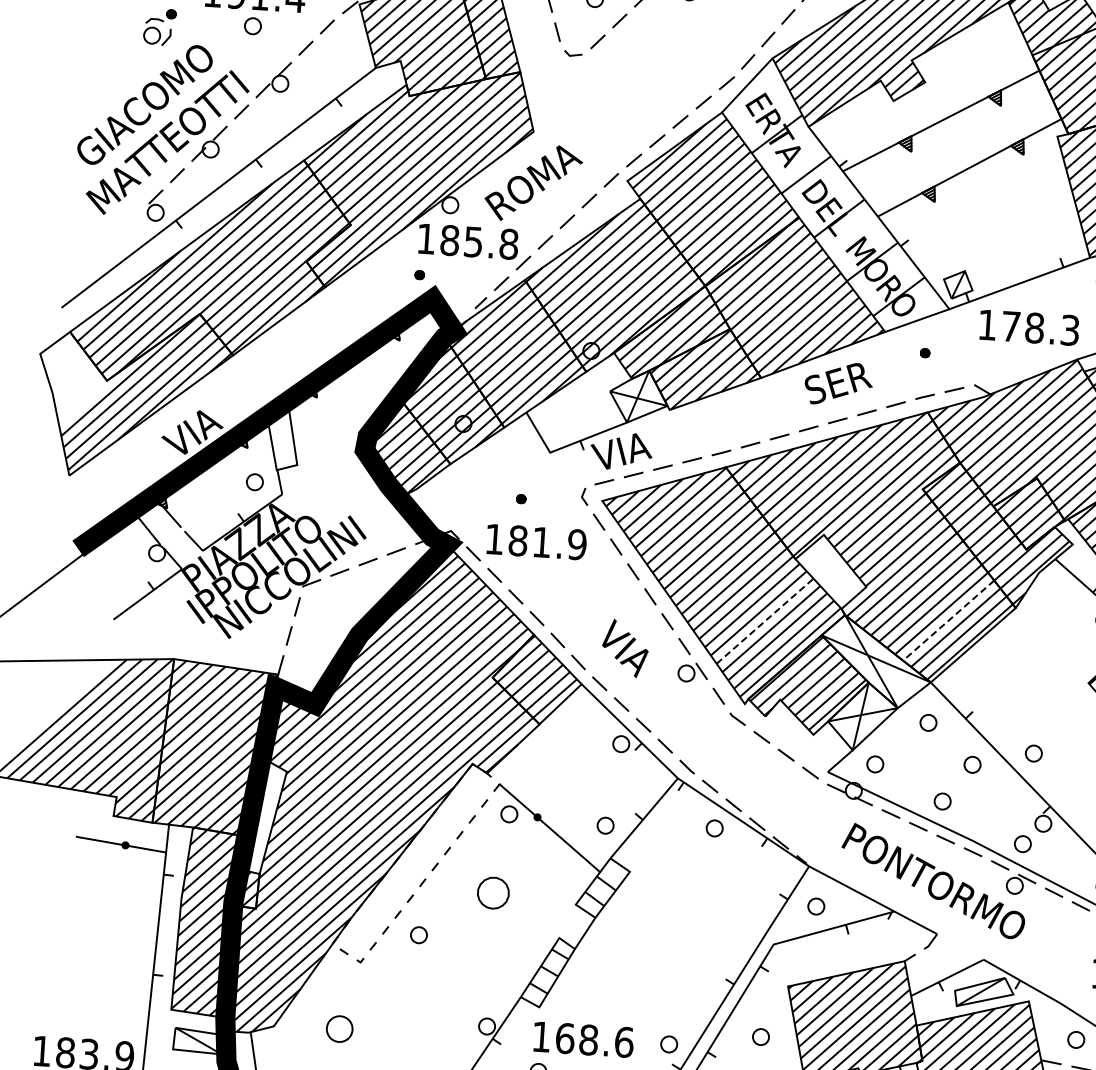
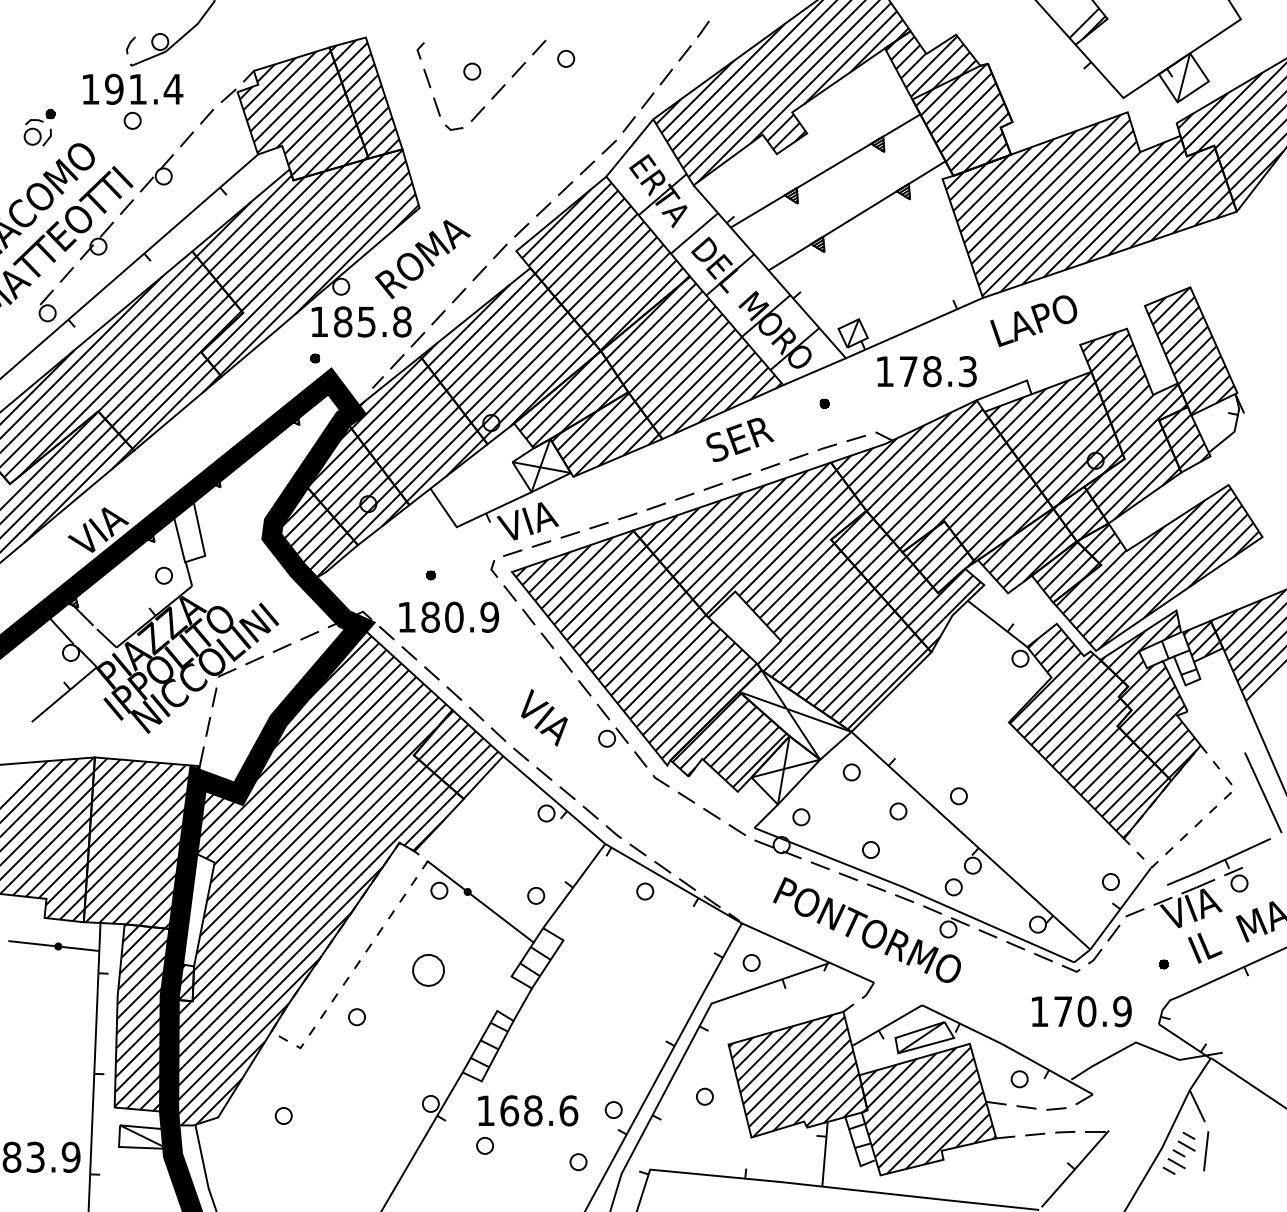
text: (542, 541) -> (454, 616), 181.9 -> 180.9
line: (765, 621) -> (682, 681), dashed -> solid
line: (948, 621) -> (865, 669), dashed -> solid
part: (339, 1028) -> (283, 1115), size x0.62

